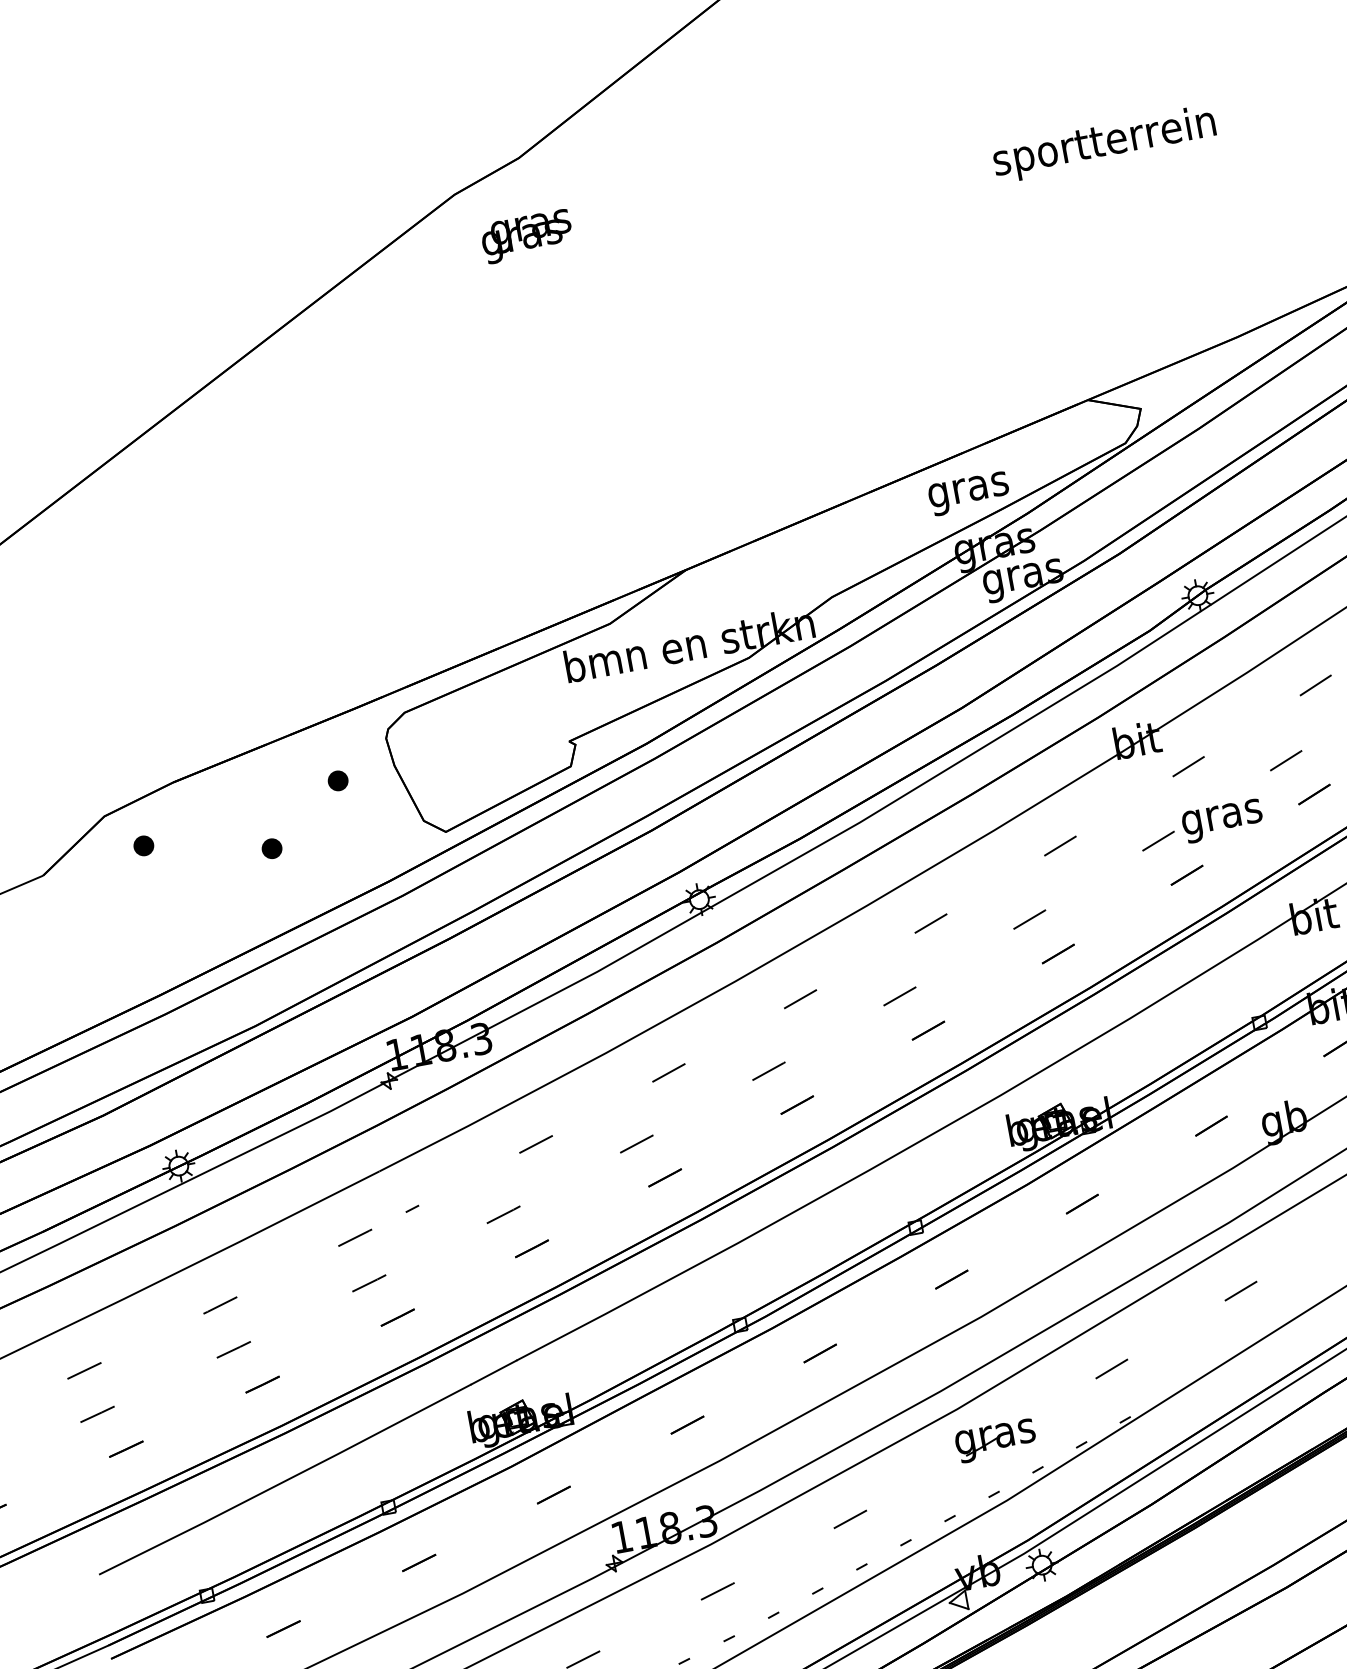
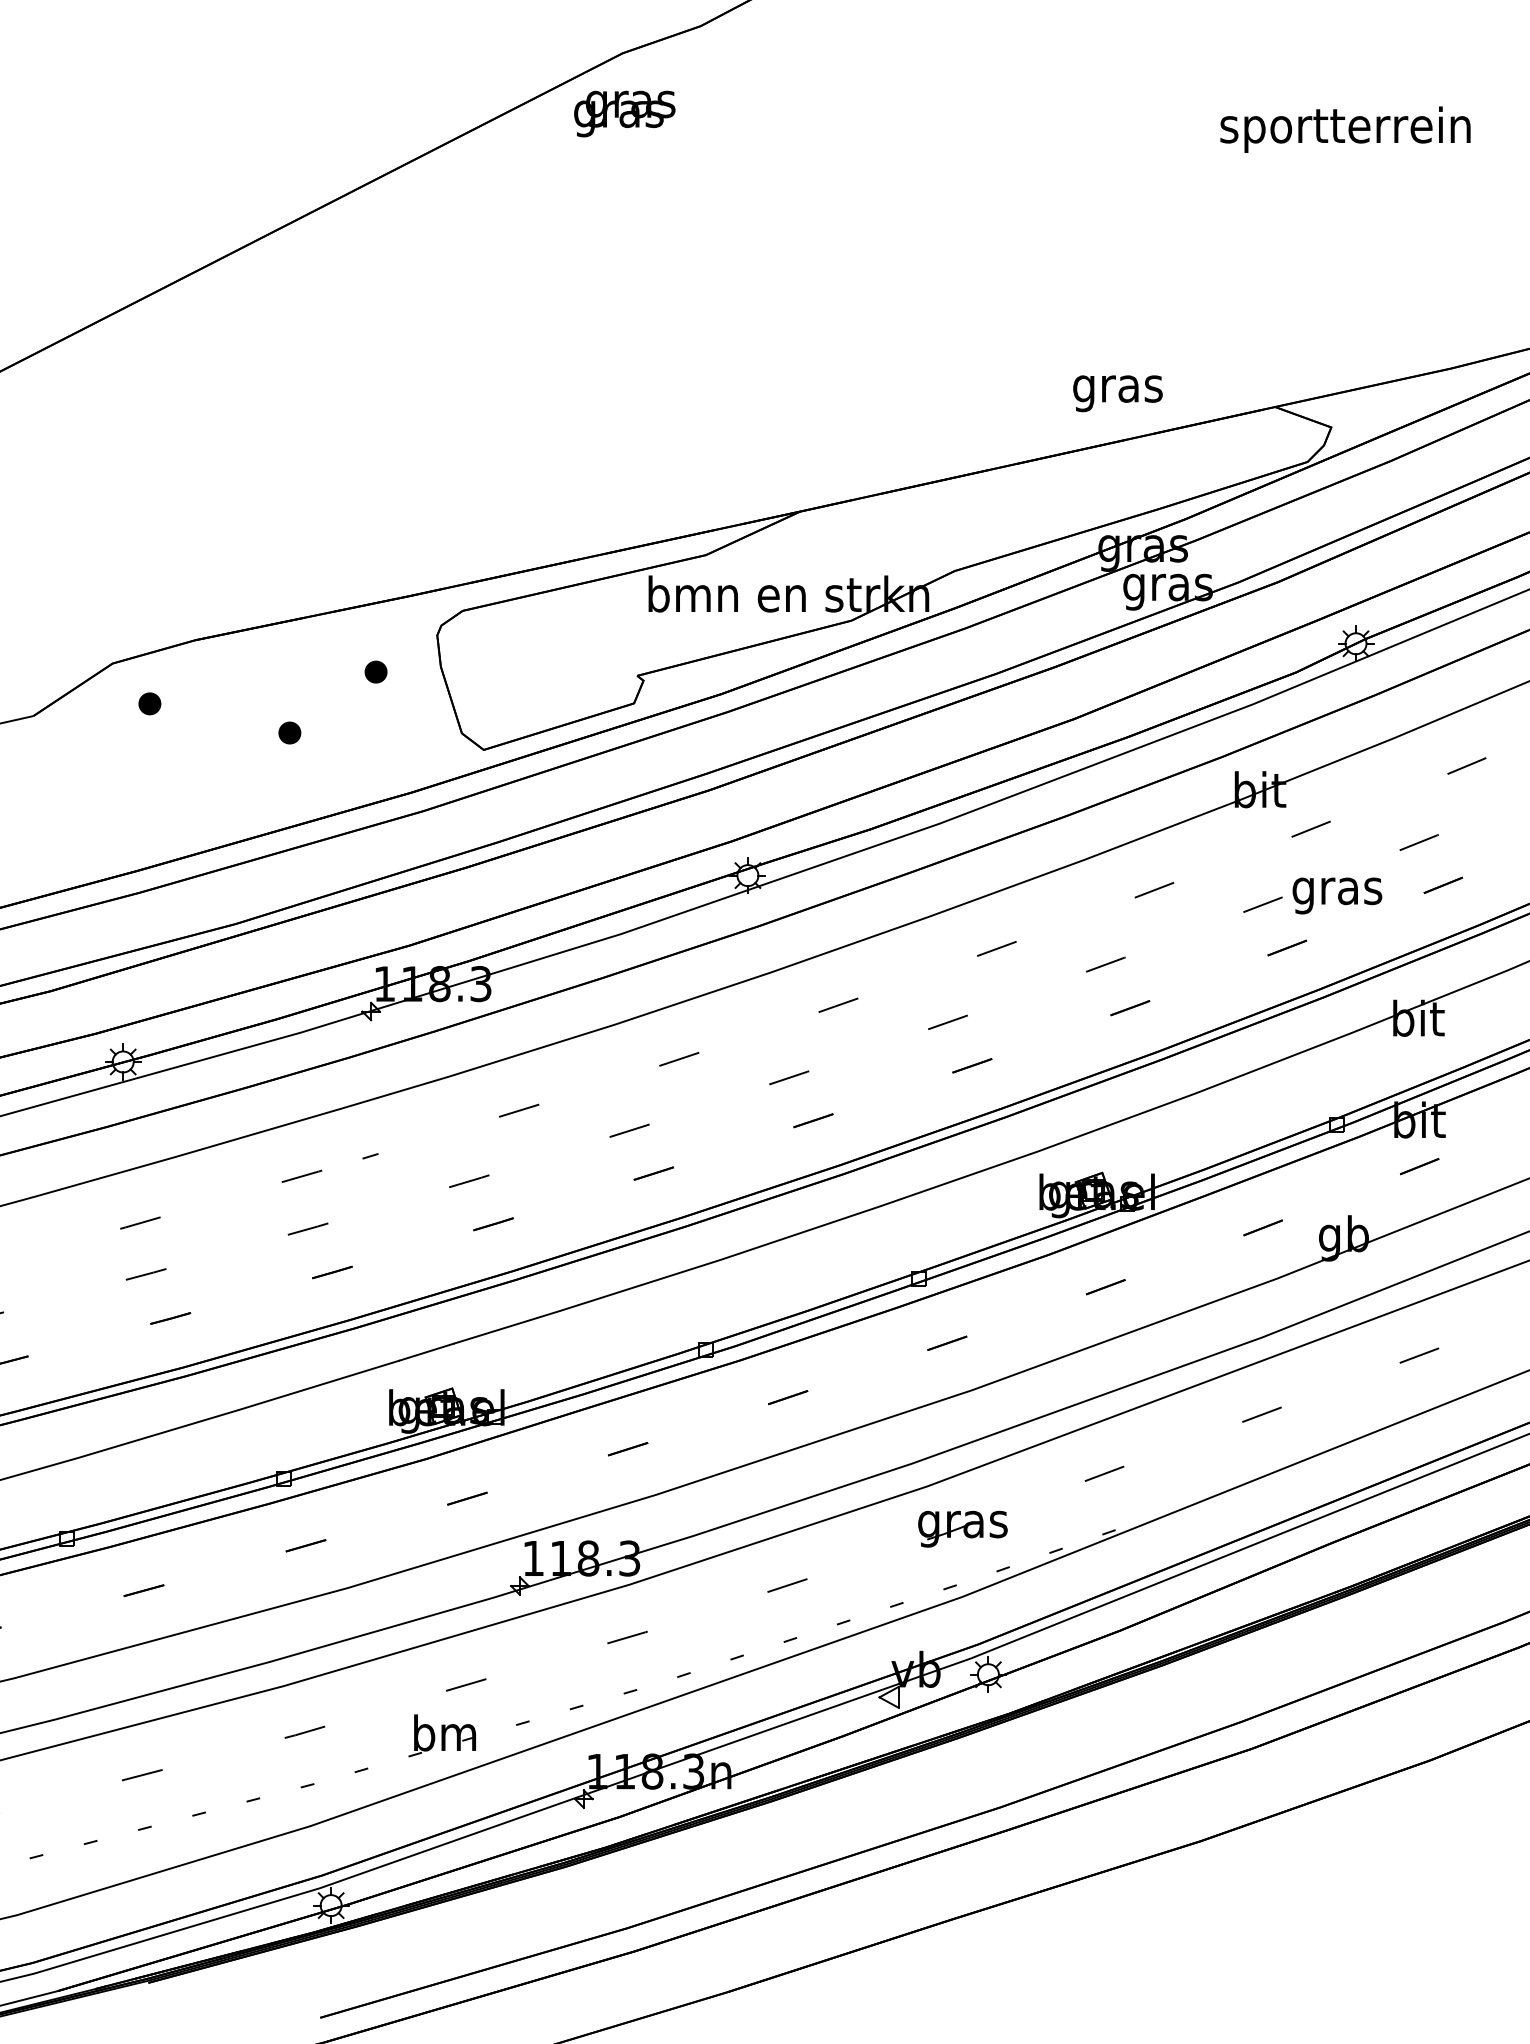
text: (526, 236) -> (624, 113), moved
text: (968, 493) -> (1117, 393), moved

